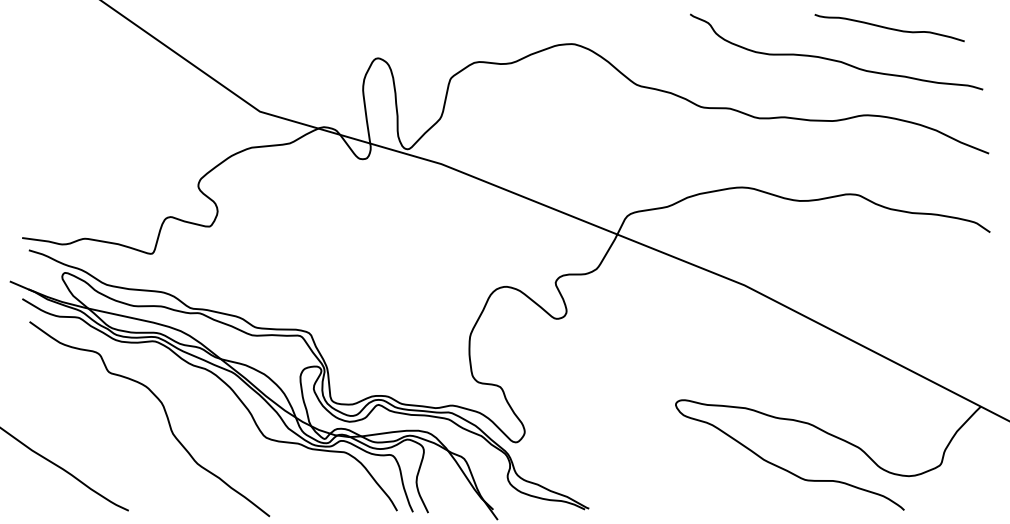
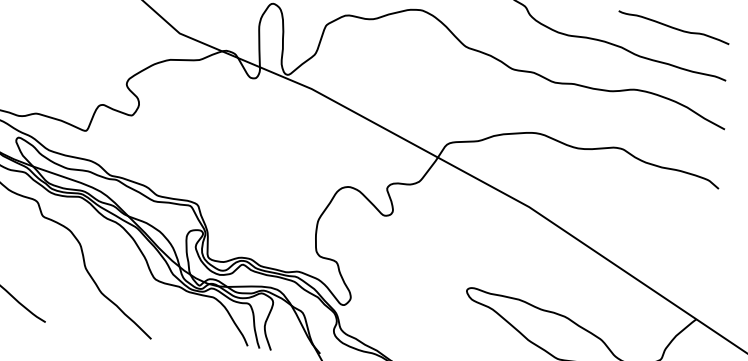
curve: (889, 28) -> (673, 28), moved

